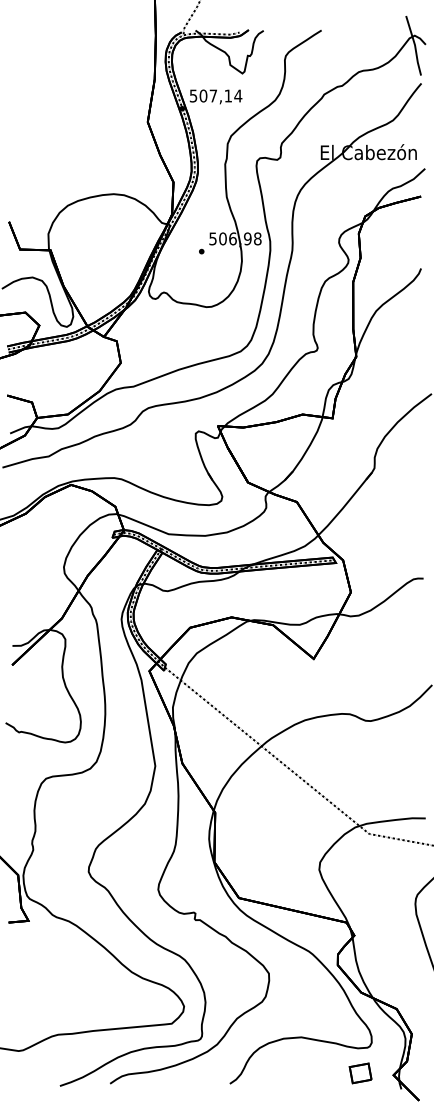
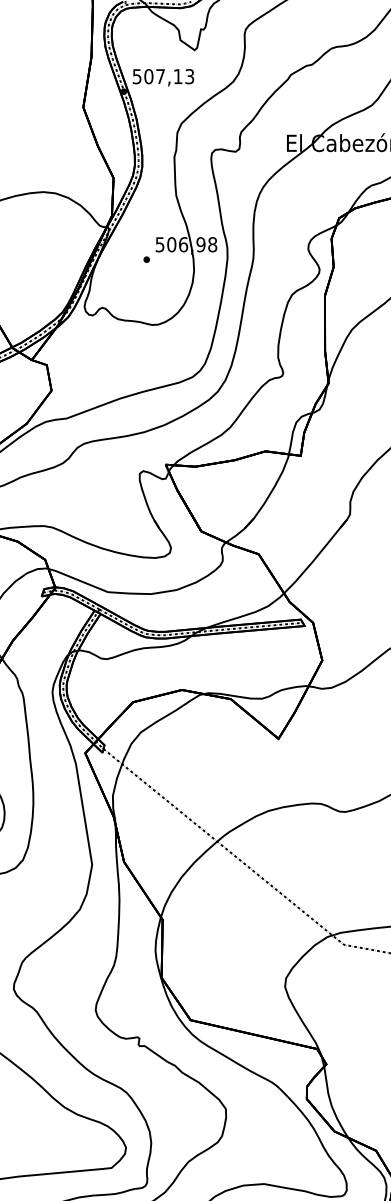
text: (238, 95) -> (190, 76), 507,14 -> 507,13

